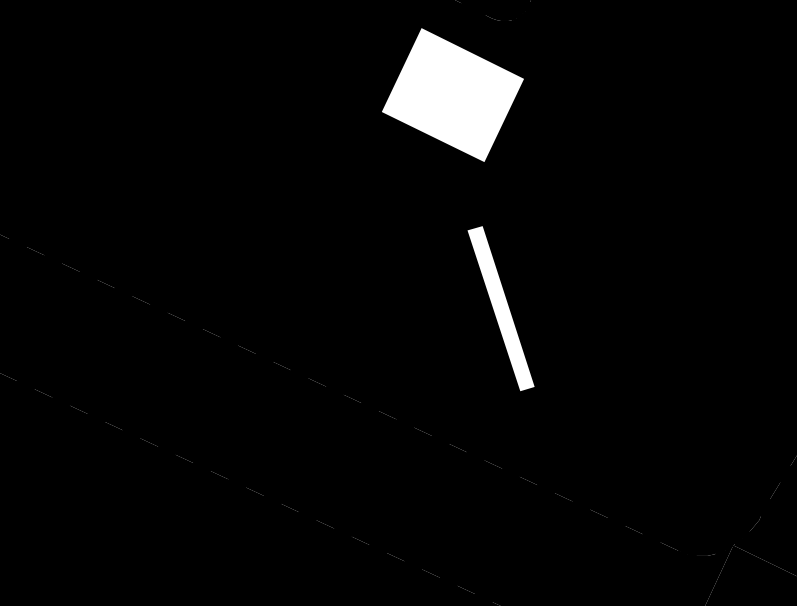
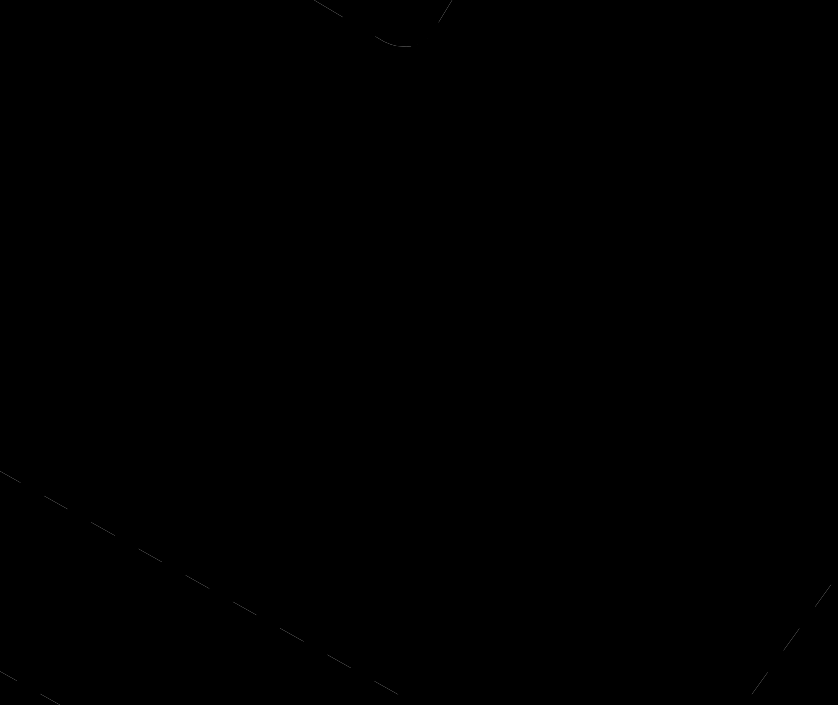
fill: (452, 94) -> (320, 142), added
fill: (500, 308) -> (365, 445), added

